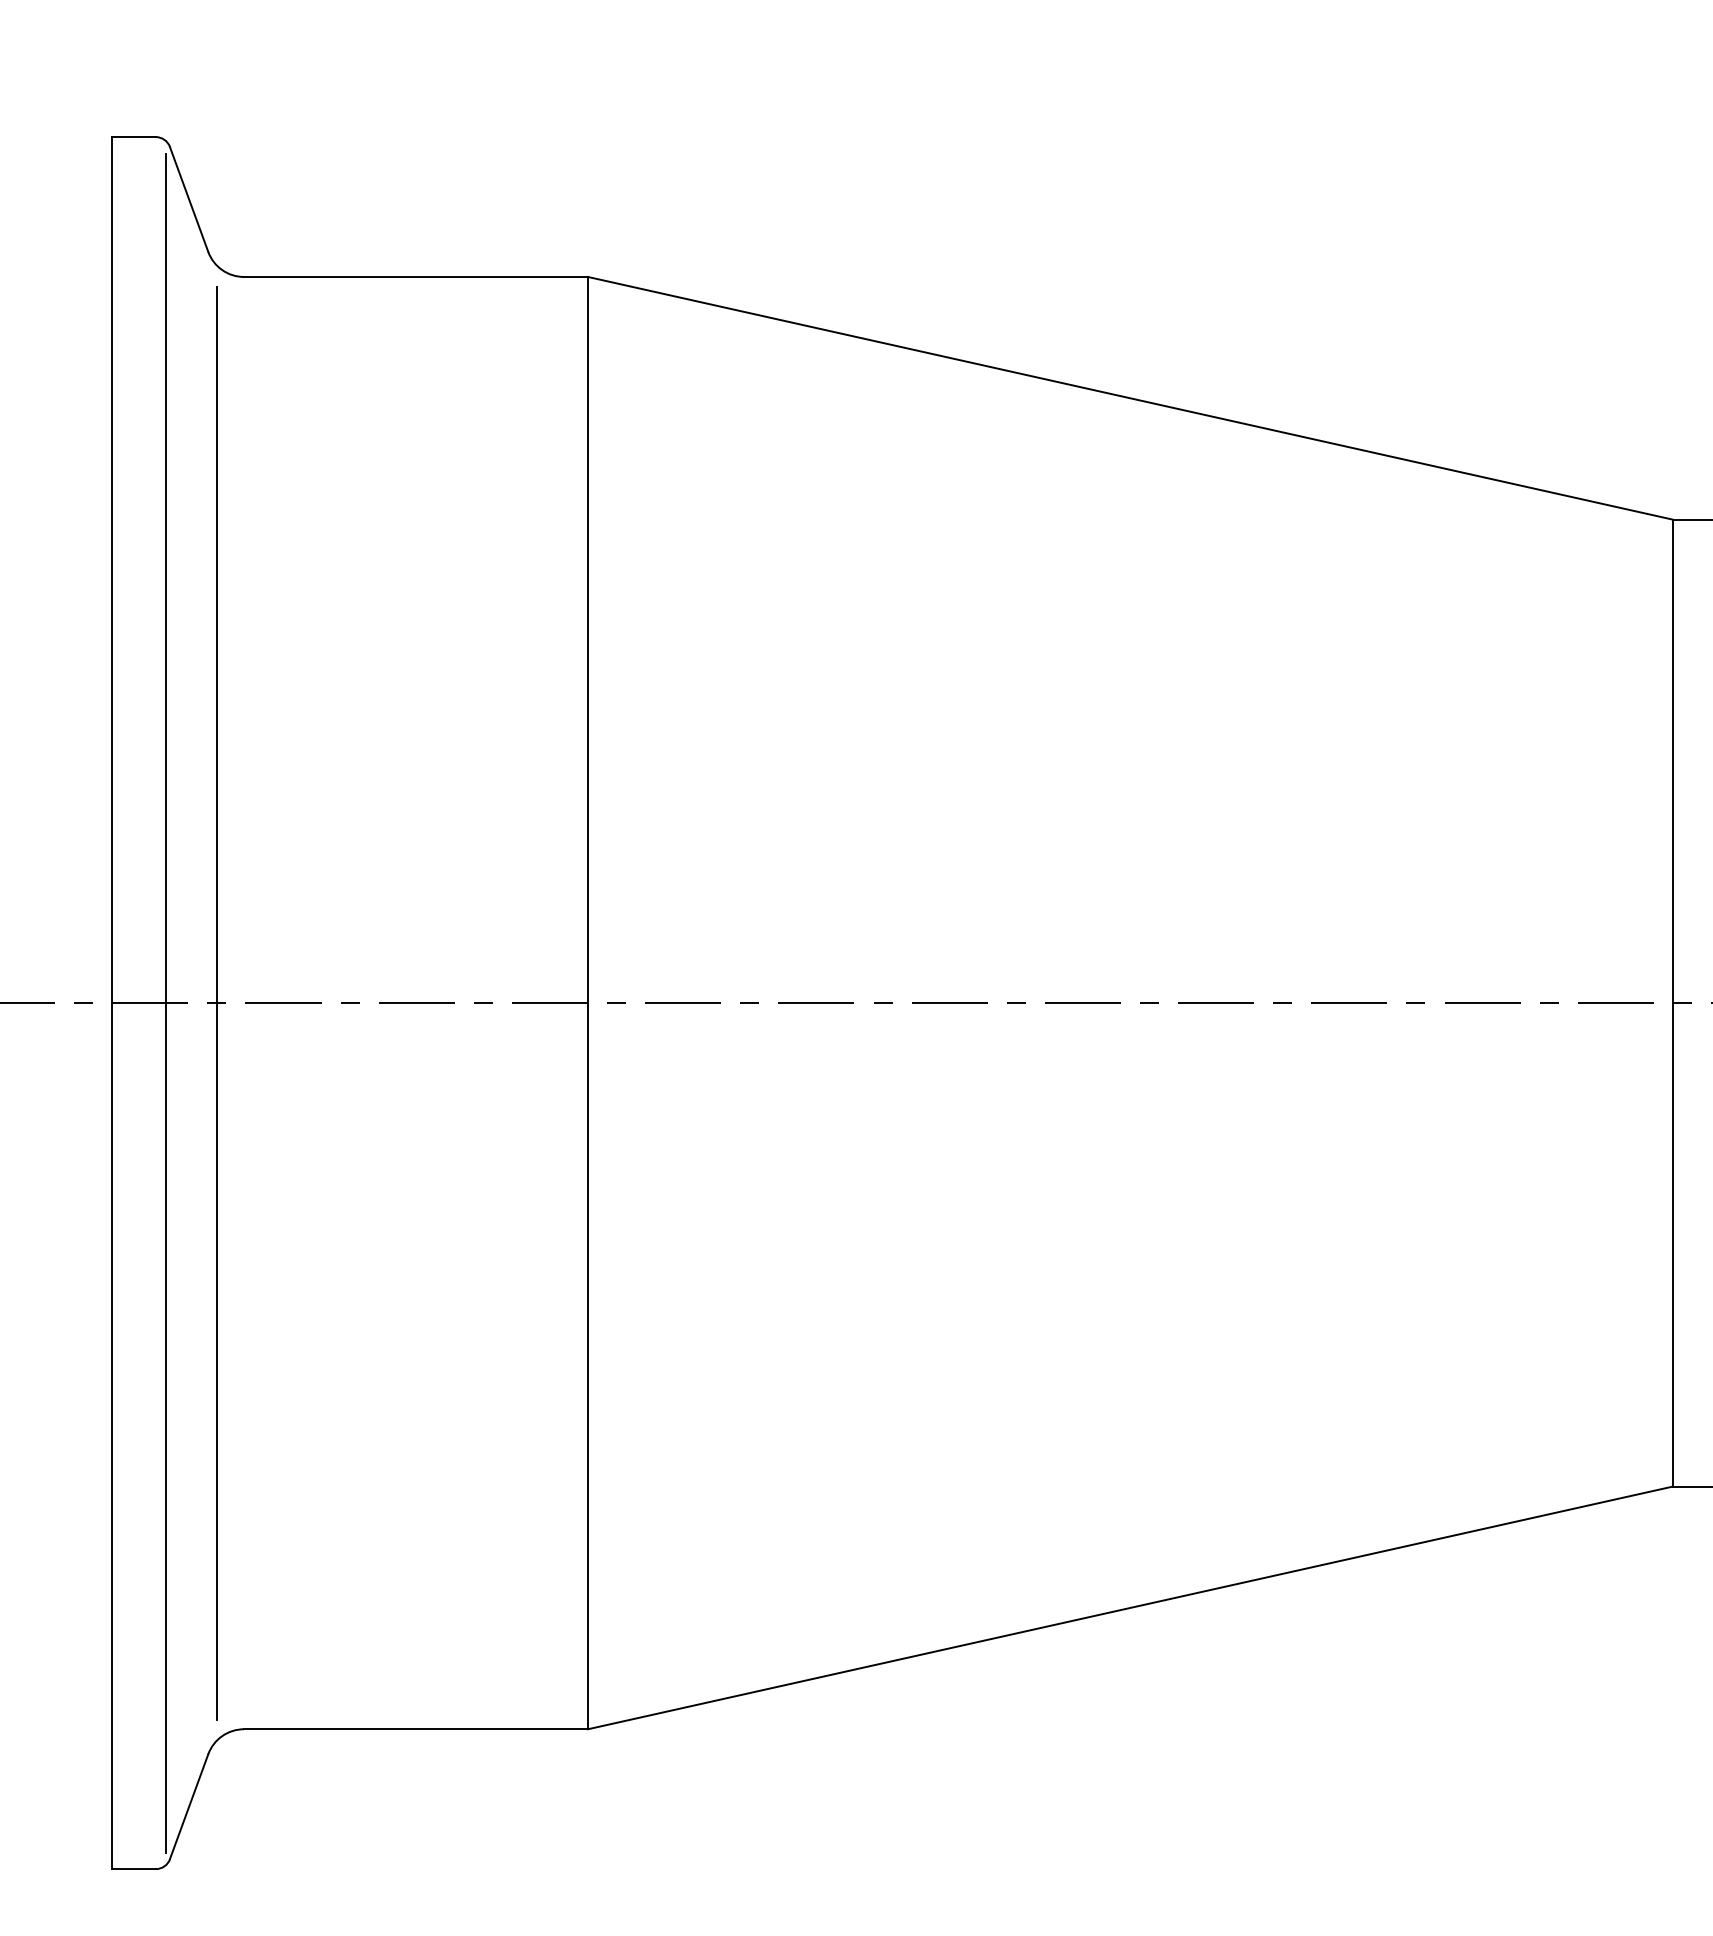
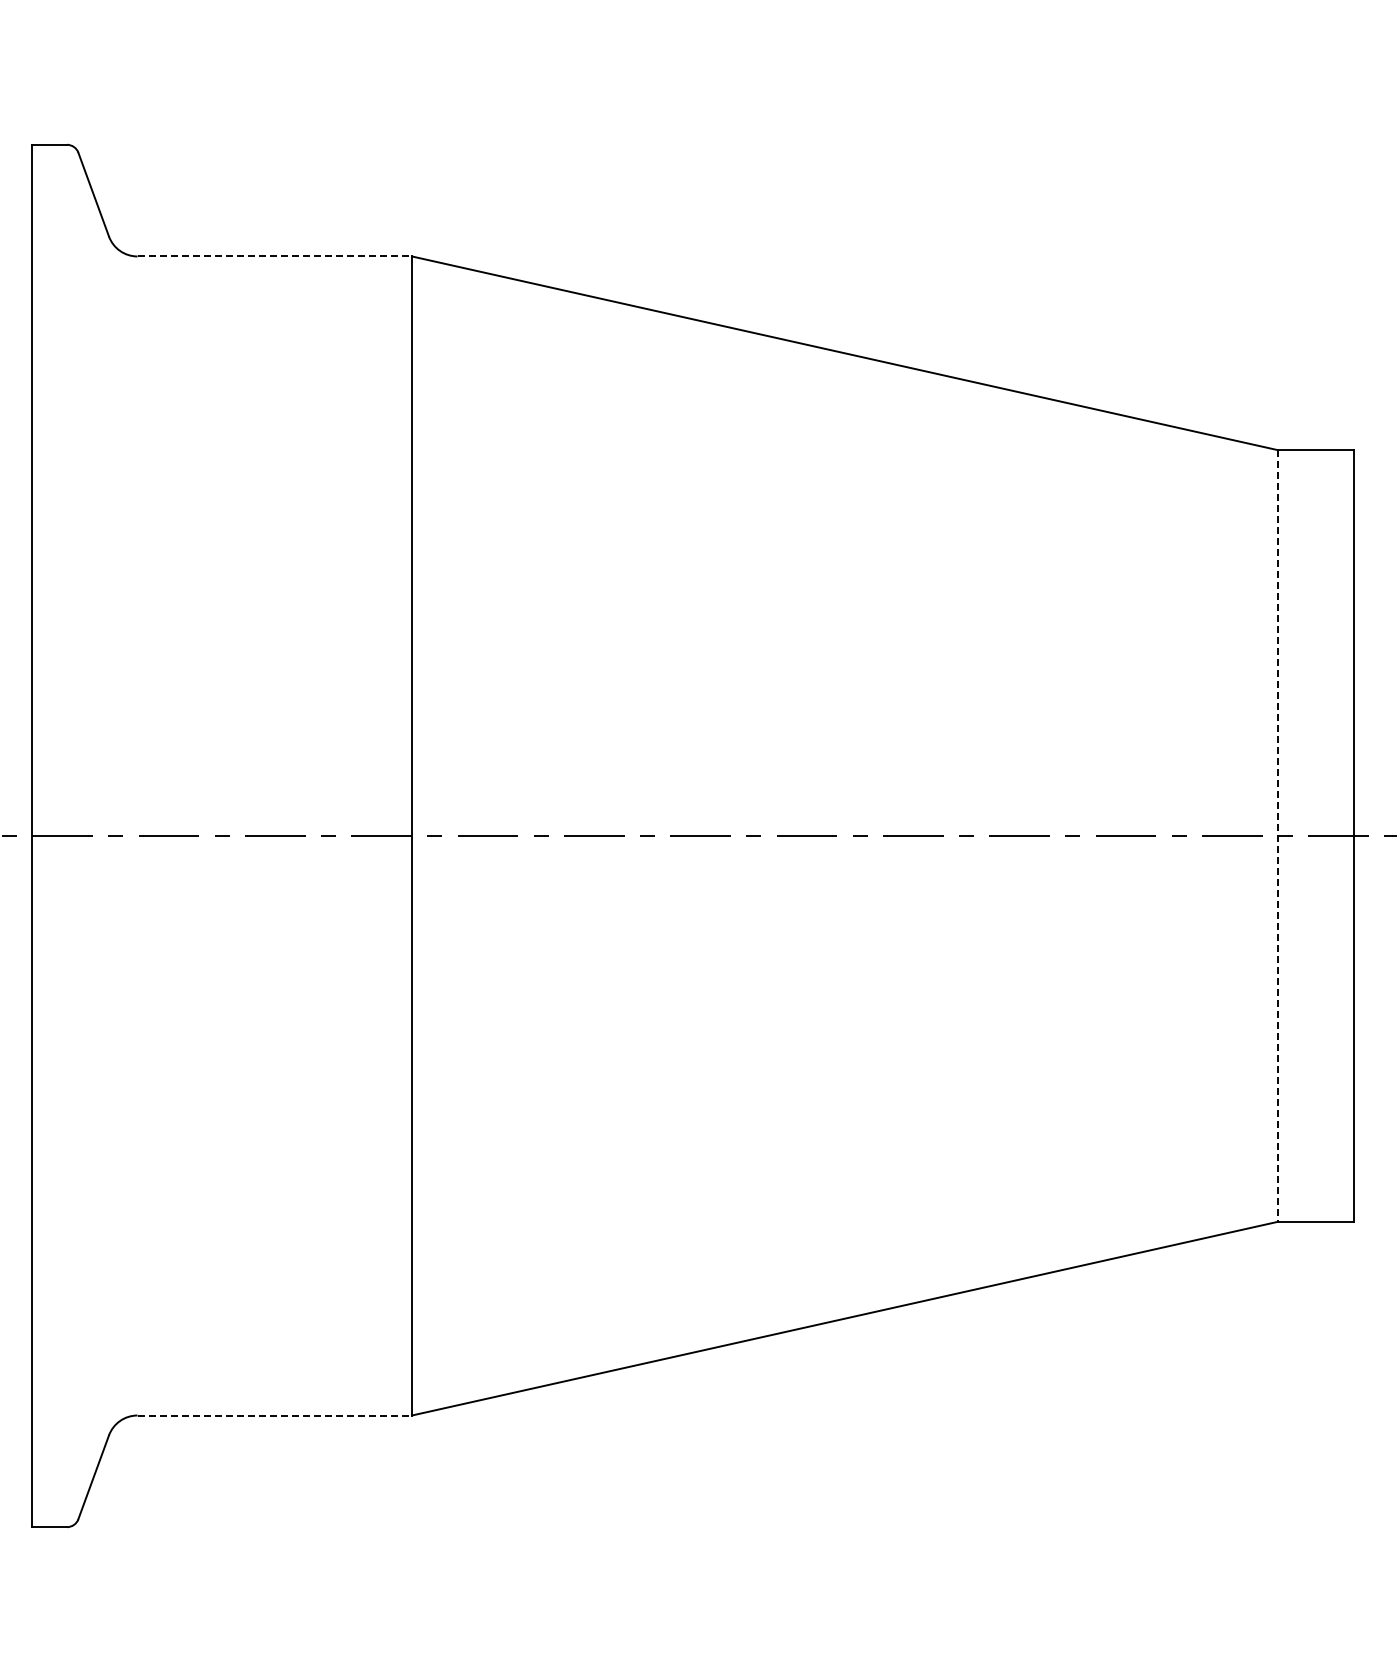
line: (416, 277) -> (275, 256), solid -> dashed
line: (166, 1002) -> (75, 835), removed
line: (217, 1002) -> (116, 835), removed
line: (1672, 1003) -> (1277, 836), solid -> dashed
line: (416, 1729) -> (275, 1415), solid -> dashed

